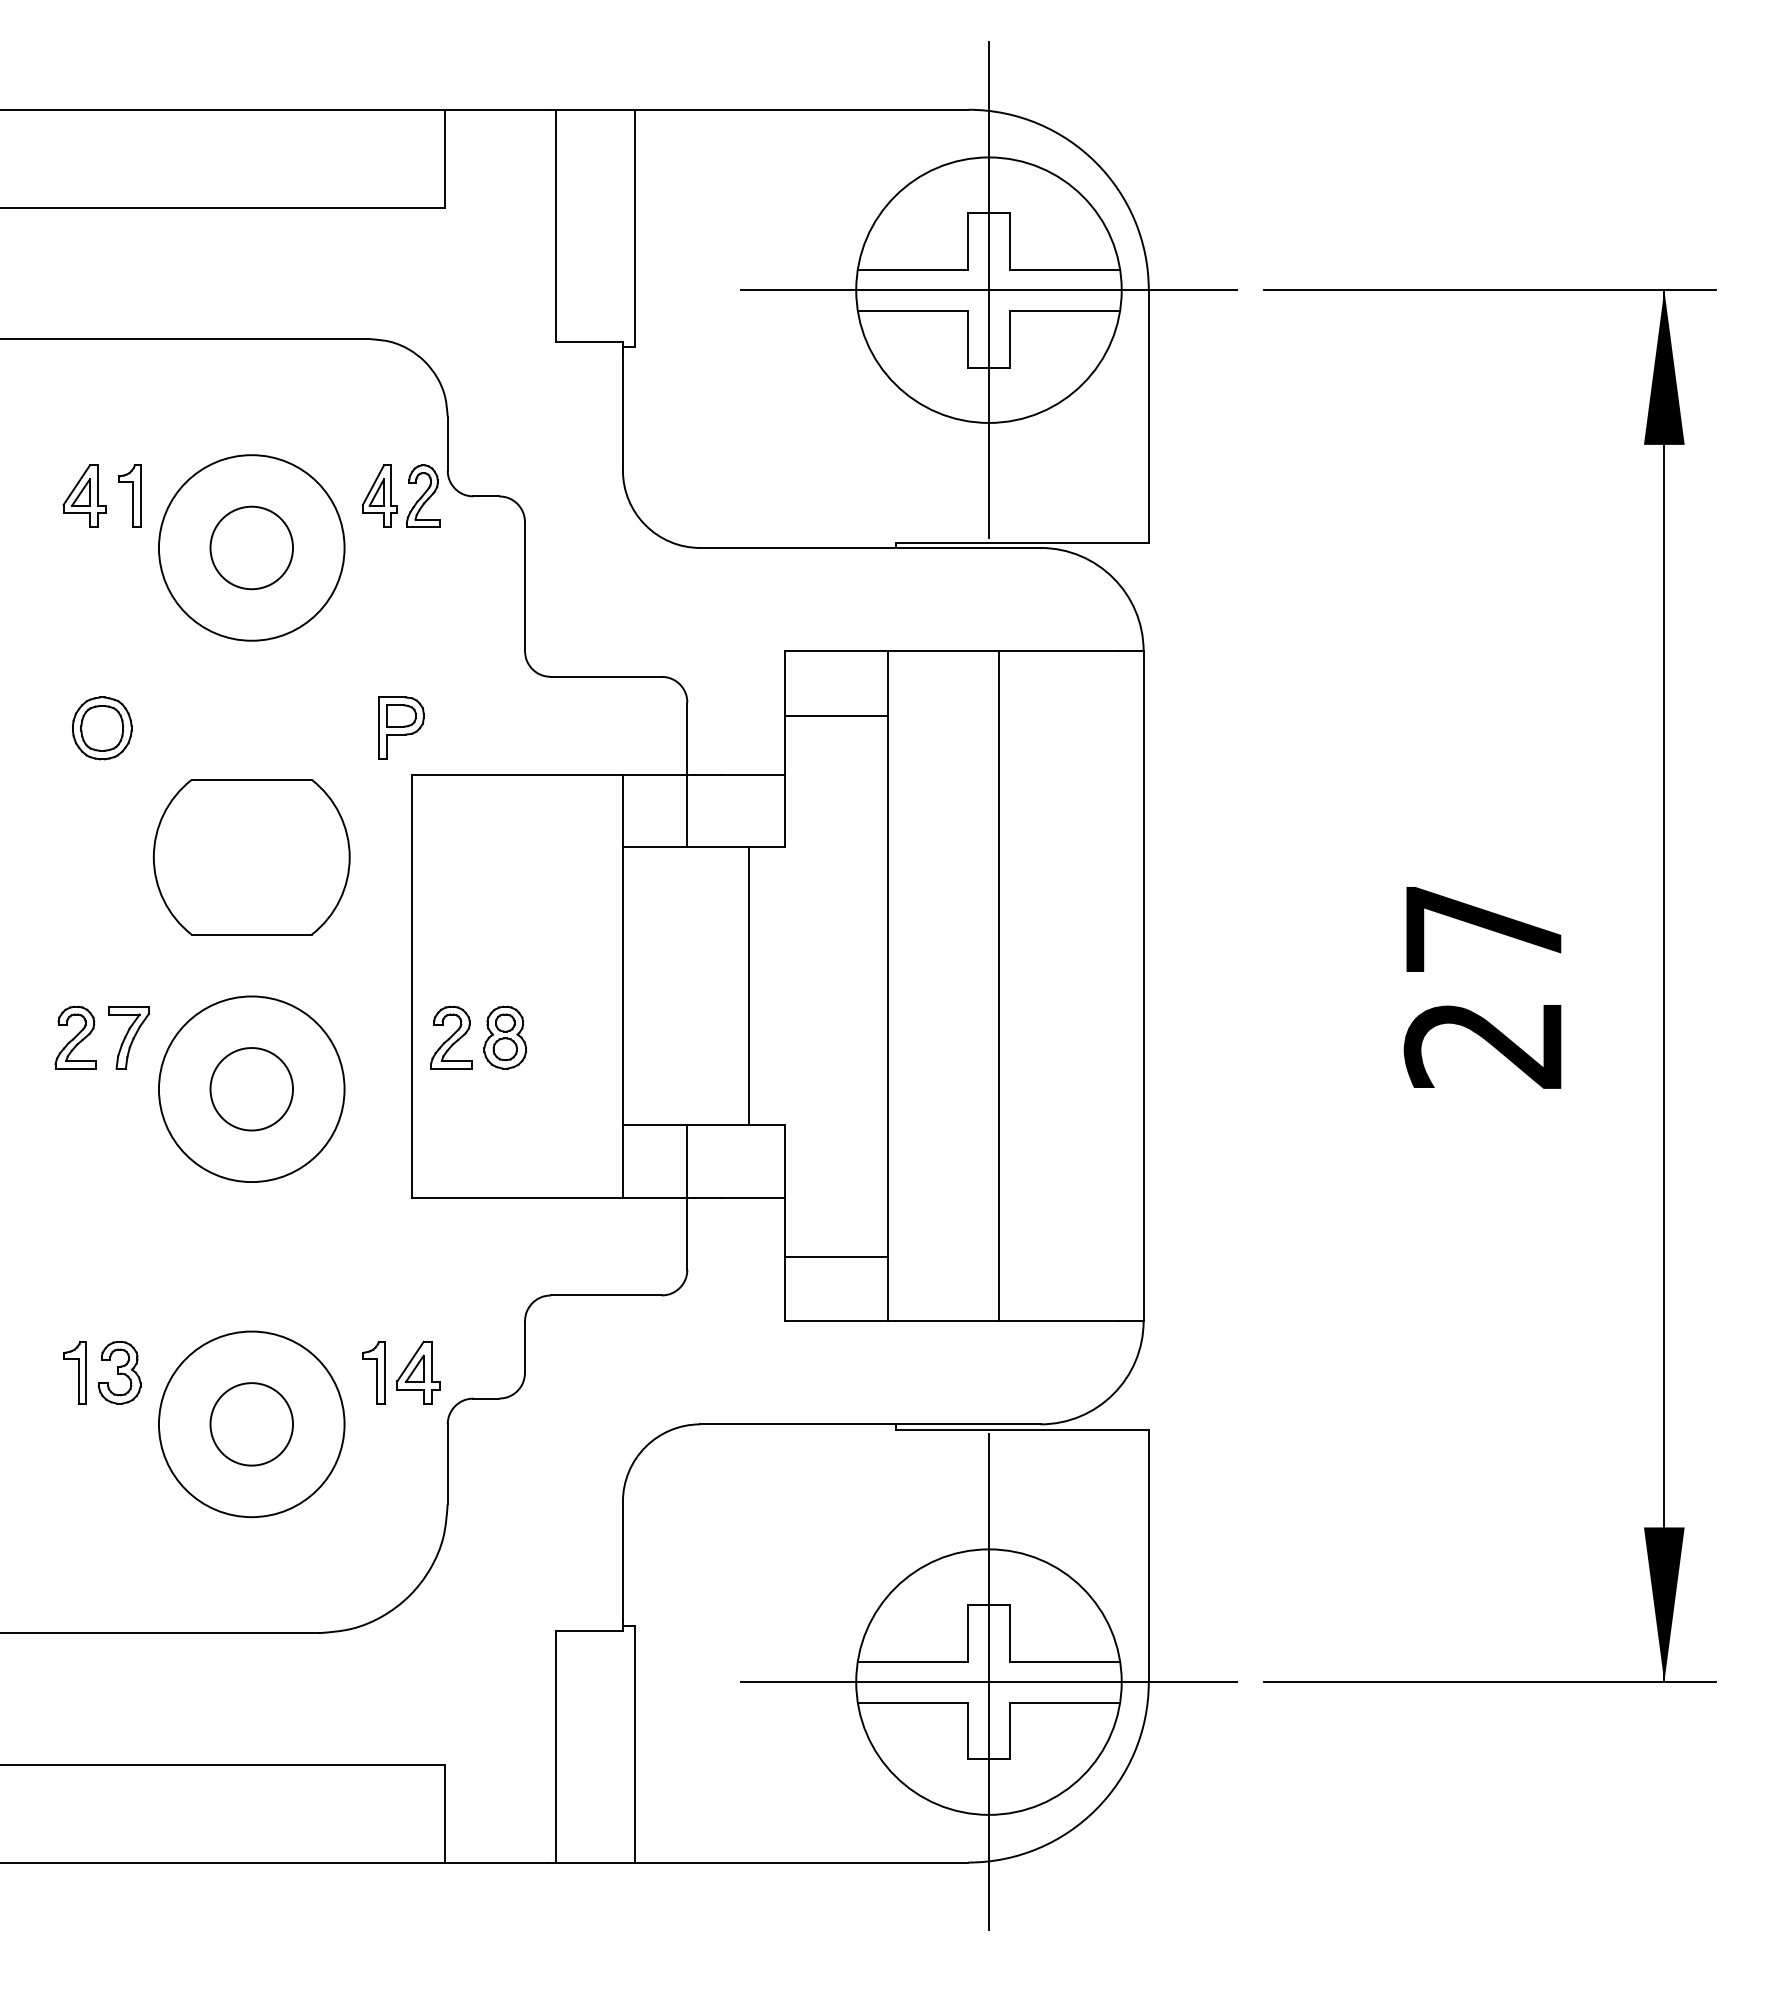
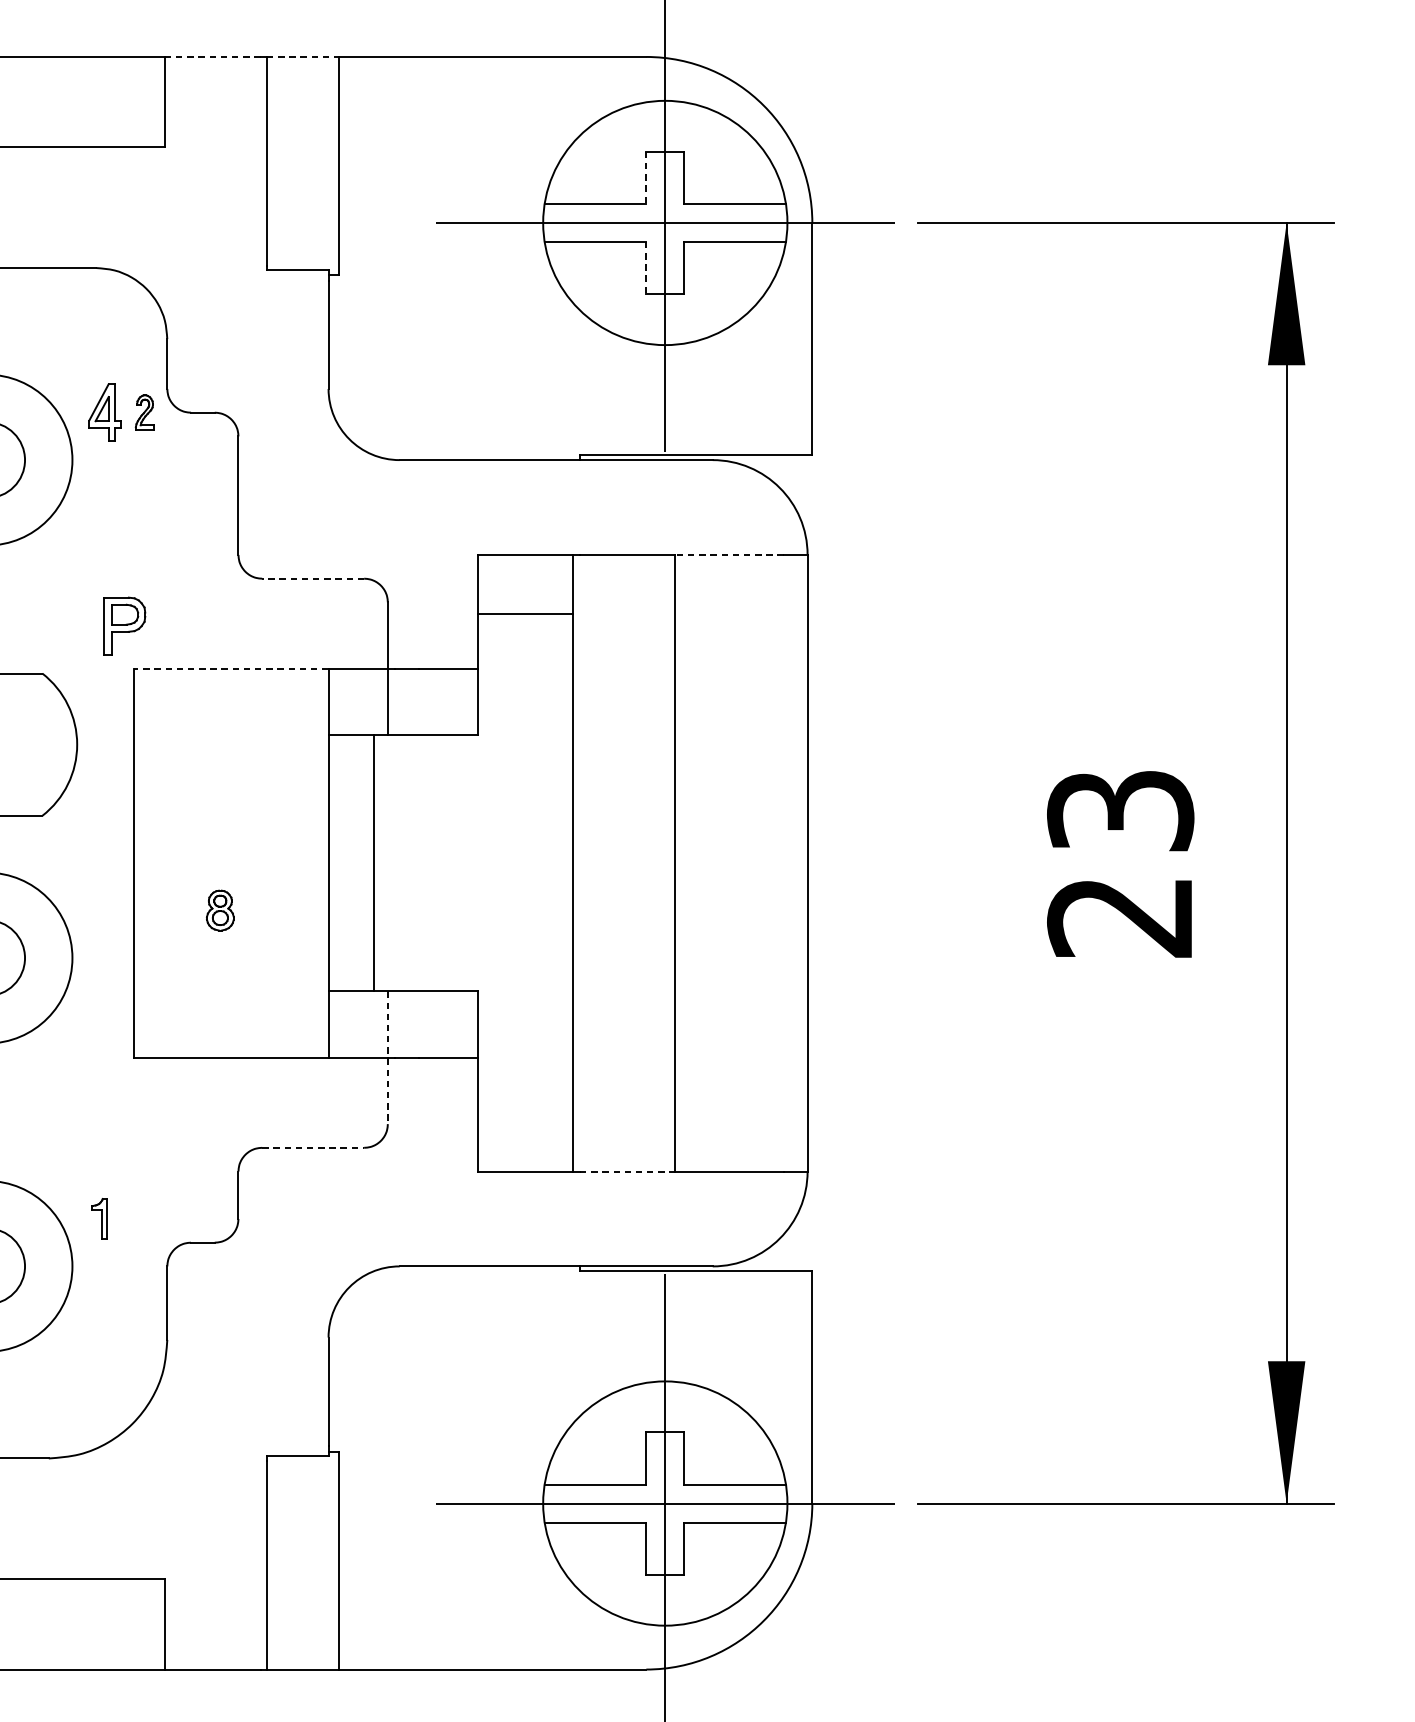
line: (496, 109) -> (212, 56), solid -> dashed
line: (595, 109) -> (303, 56), solid -> dashed
line: (968, 241) -> (646, 178), solid -> dashed
line: (968, 339) -> (646, 268), solid -> dashed
part: (423, 495) -> (145, 411), size x0.6
line: (1058, 651) -> (729, 555), solid -> dashed
line: (605, 676) -> (312, 578), solid -> dashed
line: (517, 774) -> (231, 668), solid -> dashed
text: (1483, 929) -> (1120, 811), 27 -> 23
line: (749, 985) -> (374, 862), moved
part: (451, 1037) -> (170, 910), removed
part: (505, 1037) -> (220, 910), size x0.7
line: (687, 1198) -> (387, 1058), solid -> dashed
line: (836, 1256) -> (525, 1111), removed
line: (606, 1295) -> (313, 1147), solid -> dashed
line: (947, 1321) -> (627, 1171), solid -> dashed
part: (373, 1372) -> (99, 1218), size x0.7
part: (418, 1372) -> (140, 1218), removed

